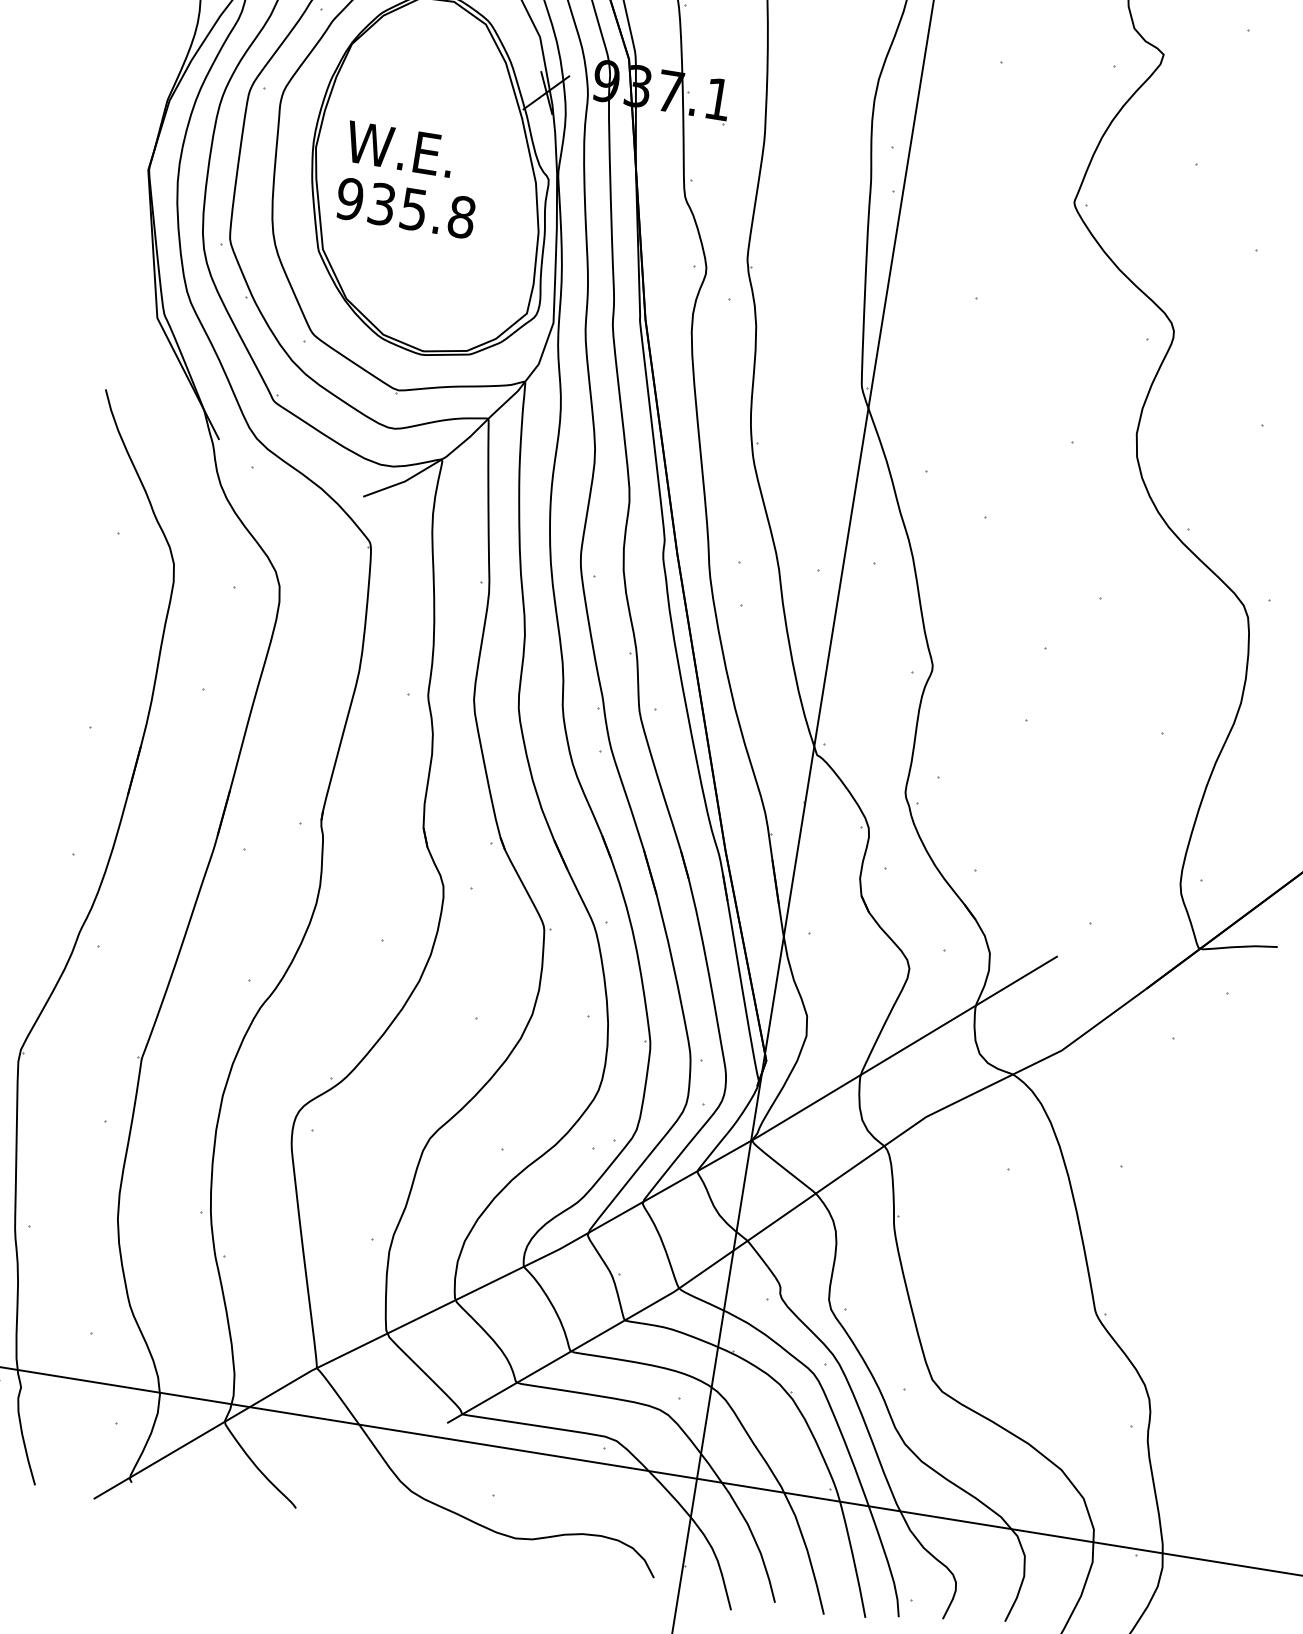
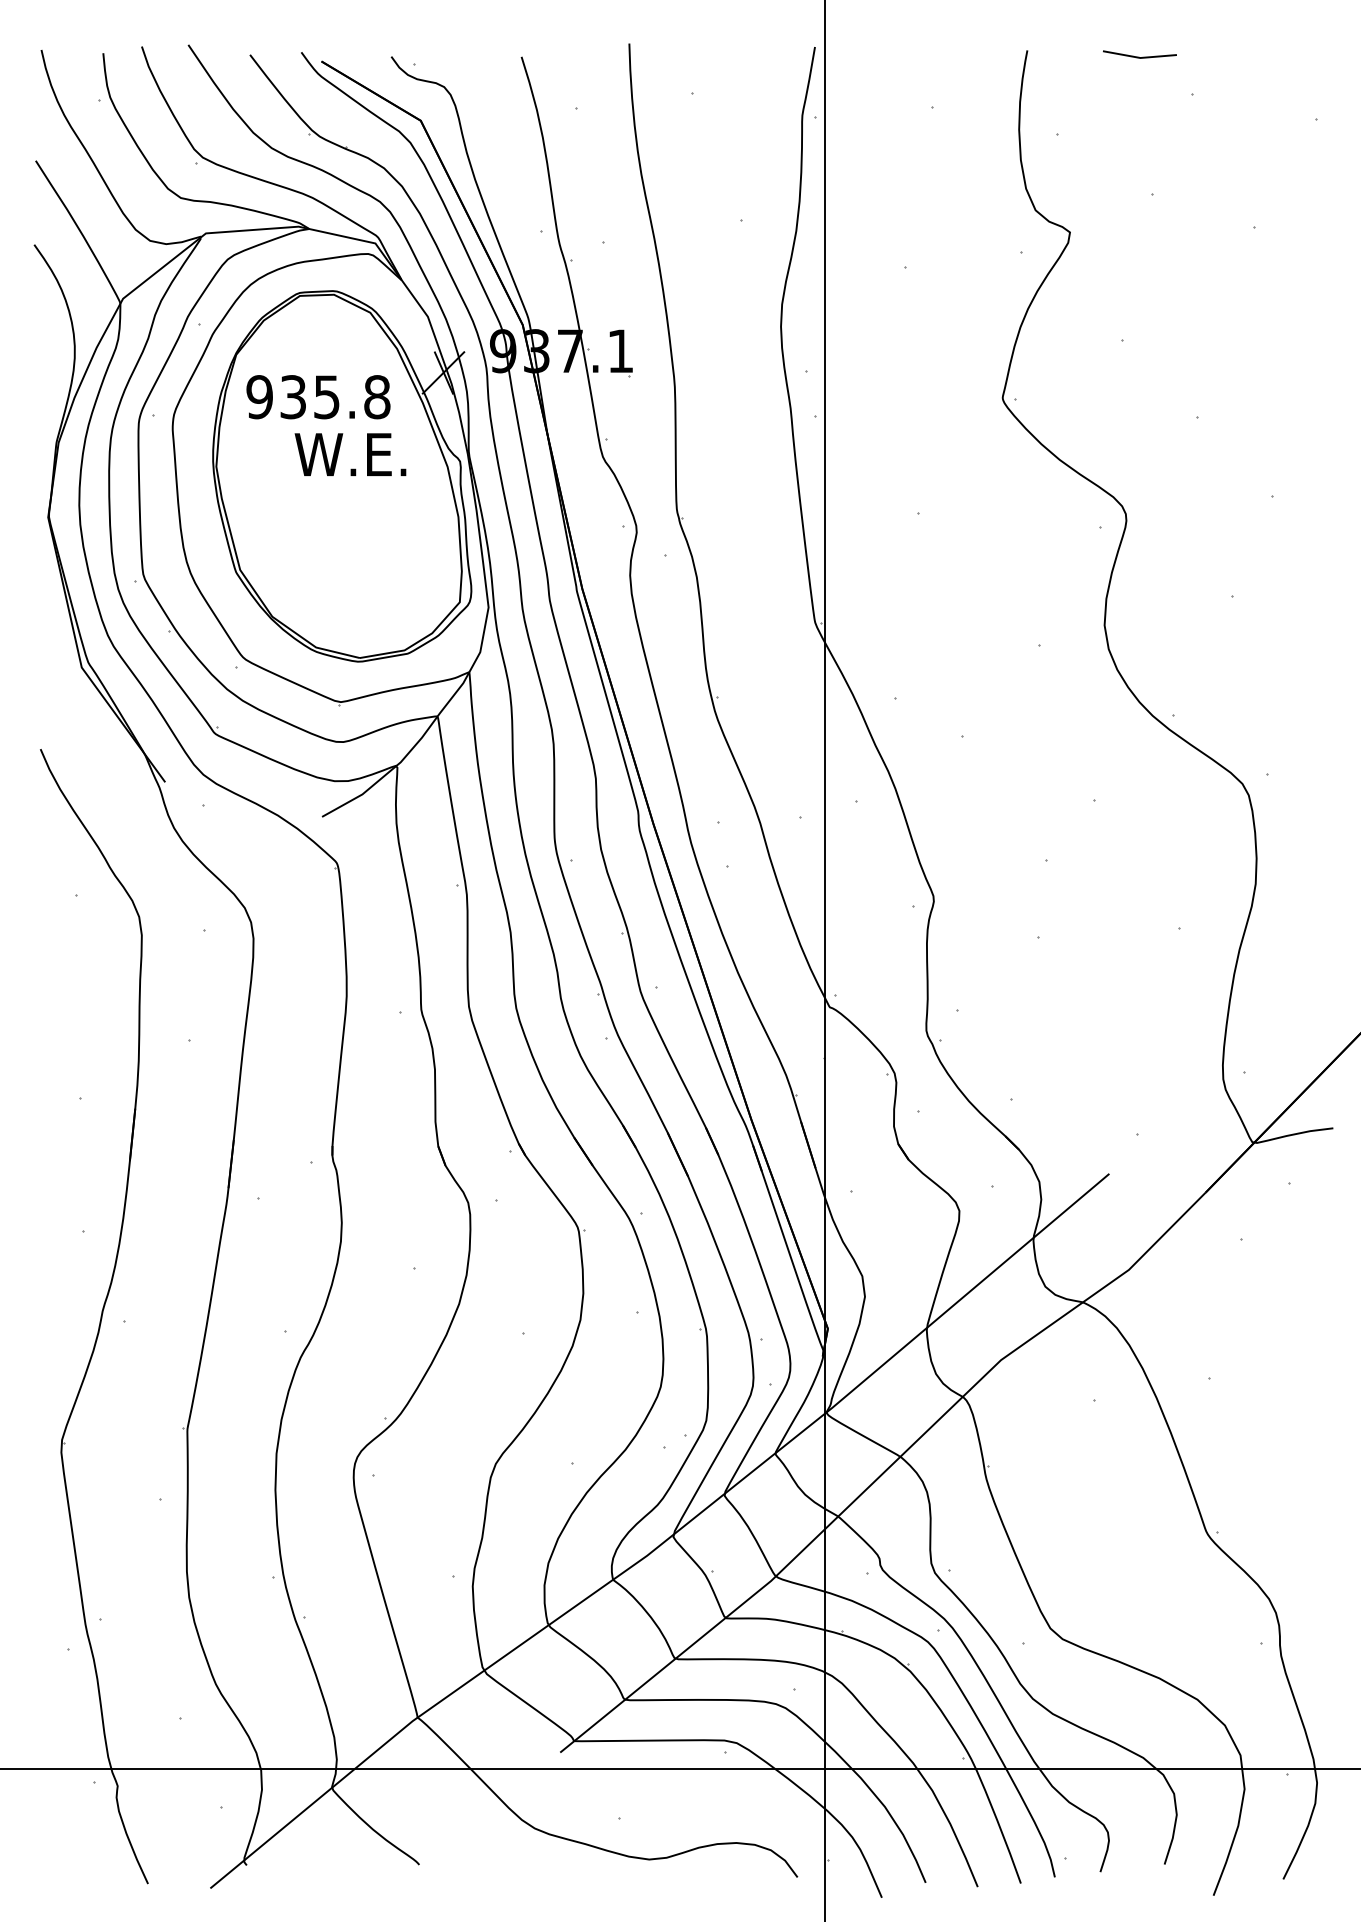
text: (399, 149) -> (350, 454), moved
text: (405, 208) -> (318, 397), moved

